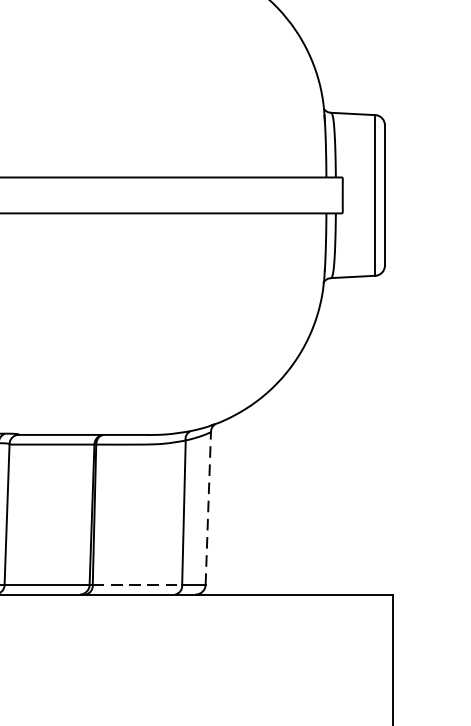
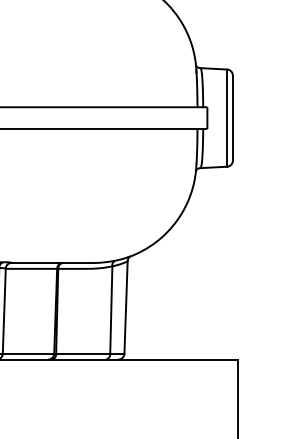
line: (209, 508) -> (126, 307), dashed -> solid
line: (137, 584) -> (83, 353), dashed -> solid

